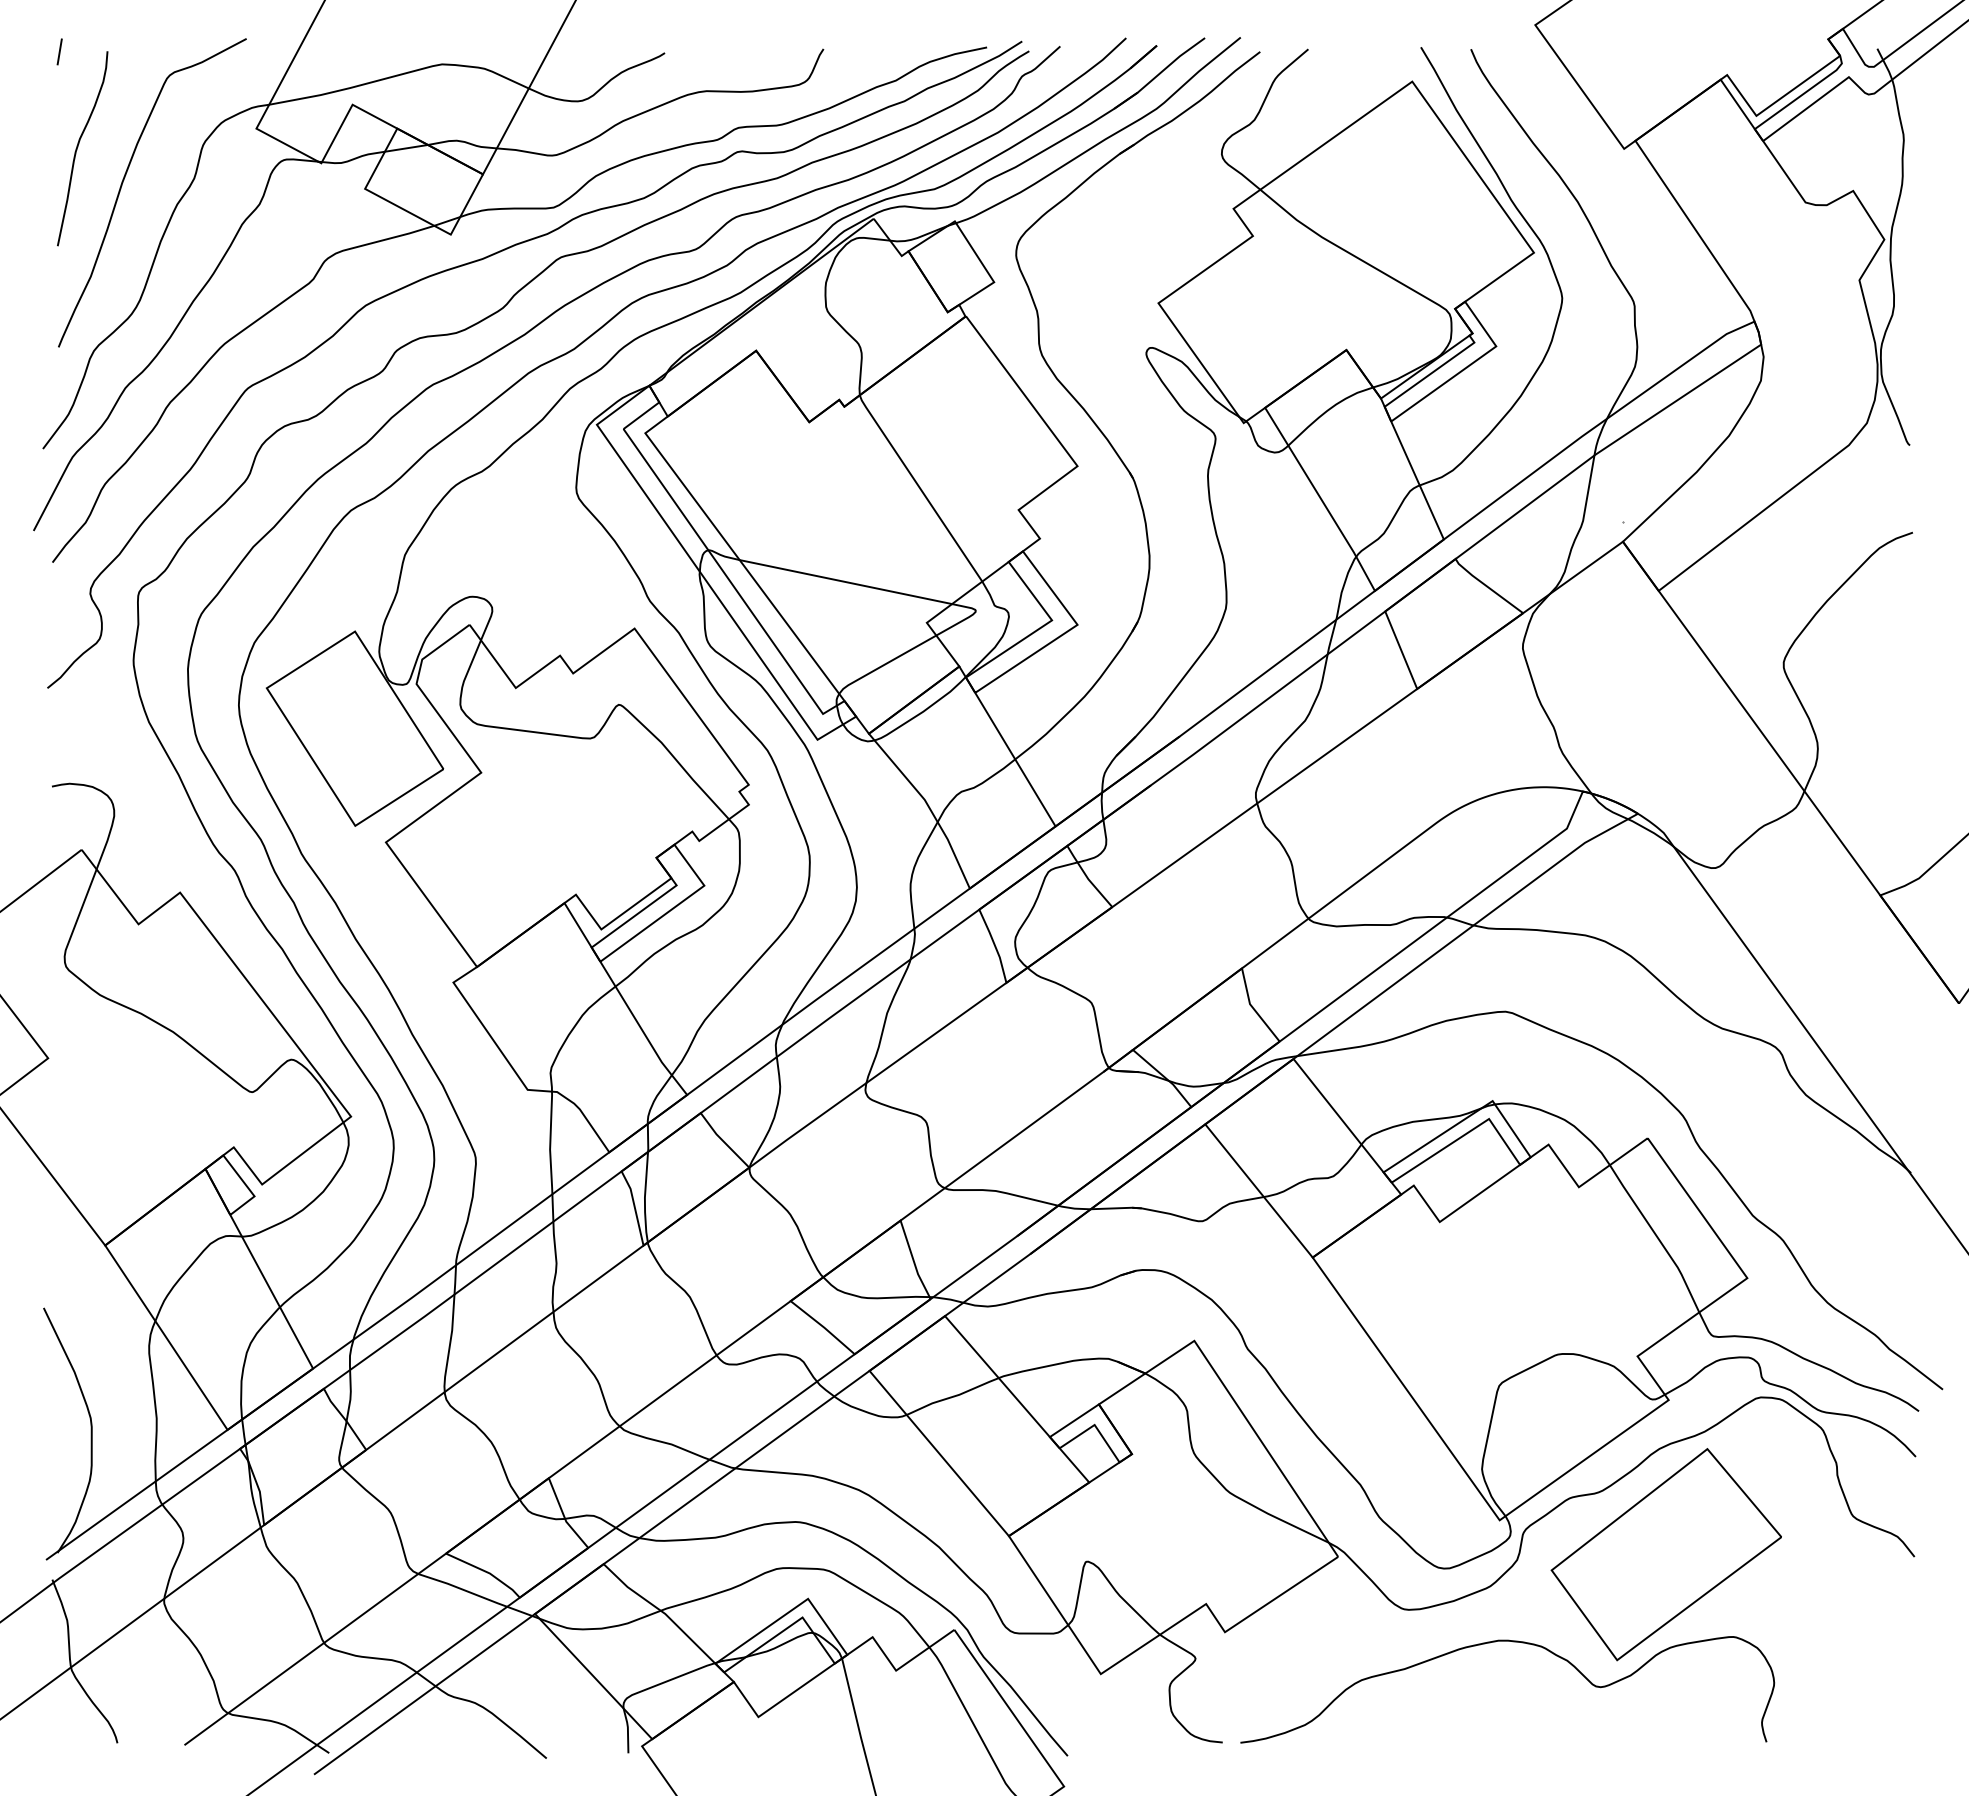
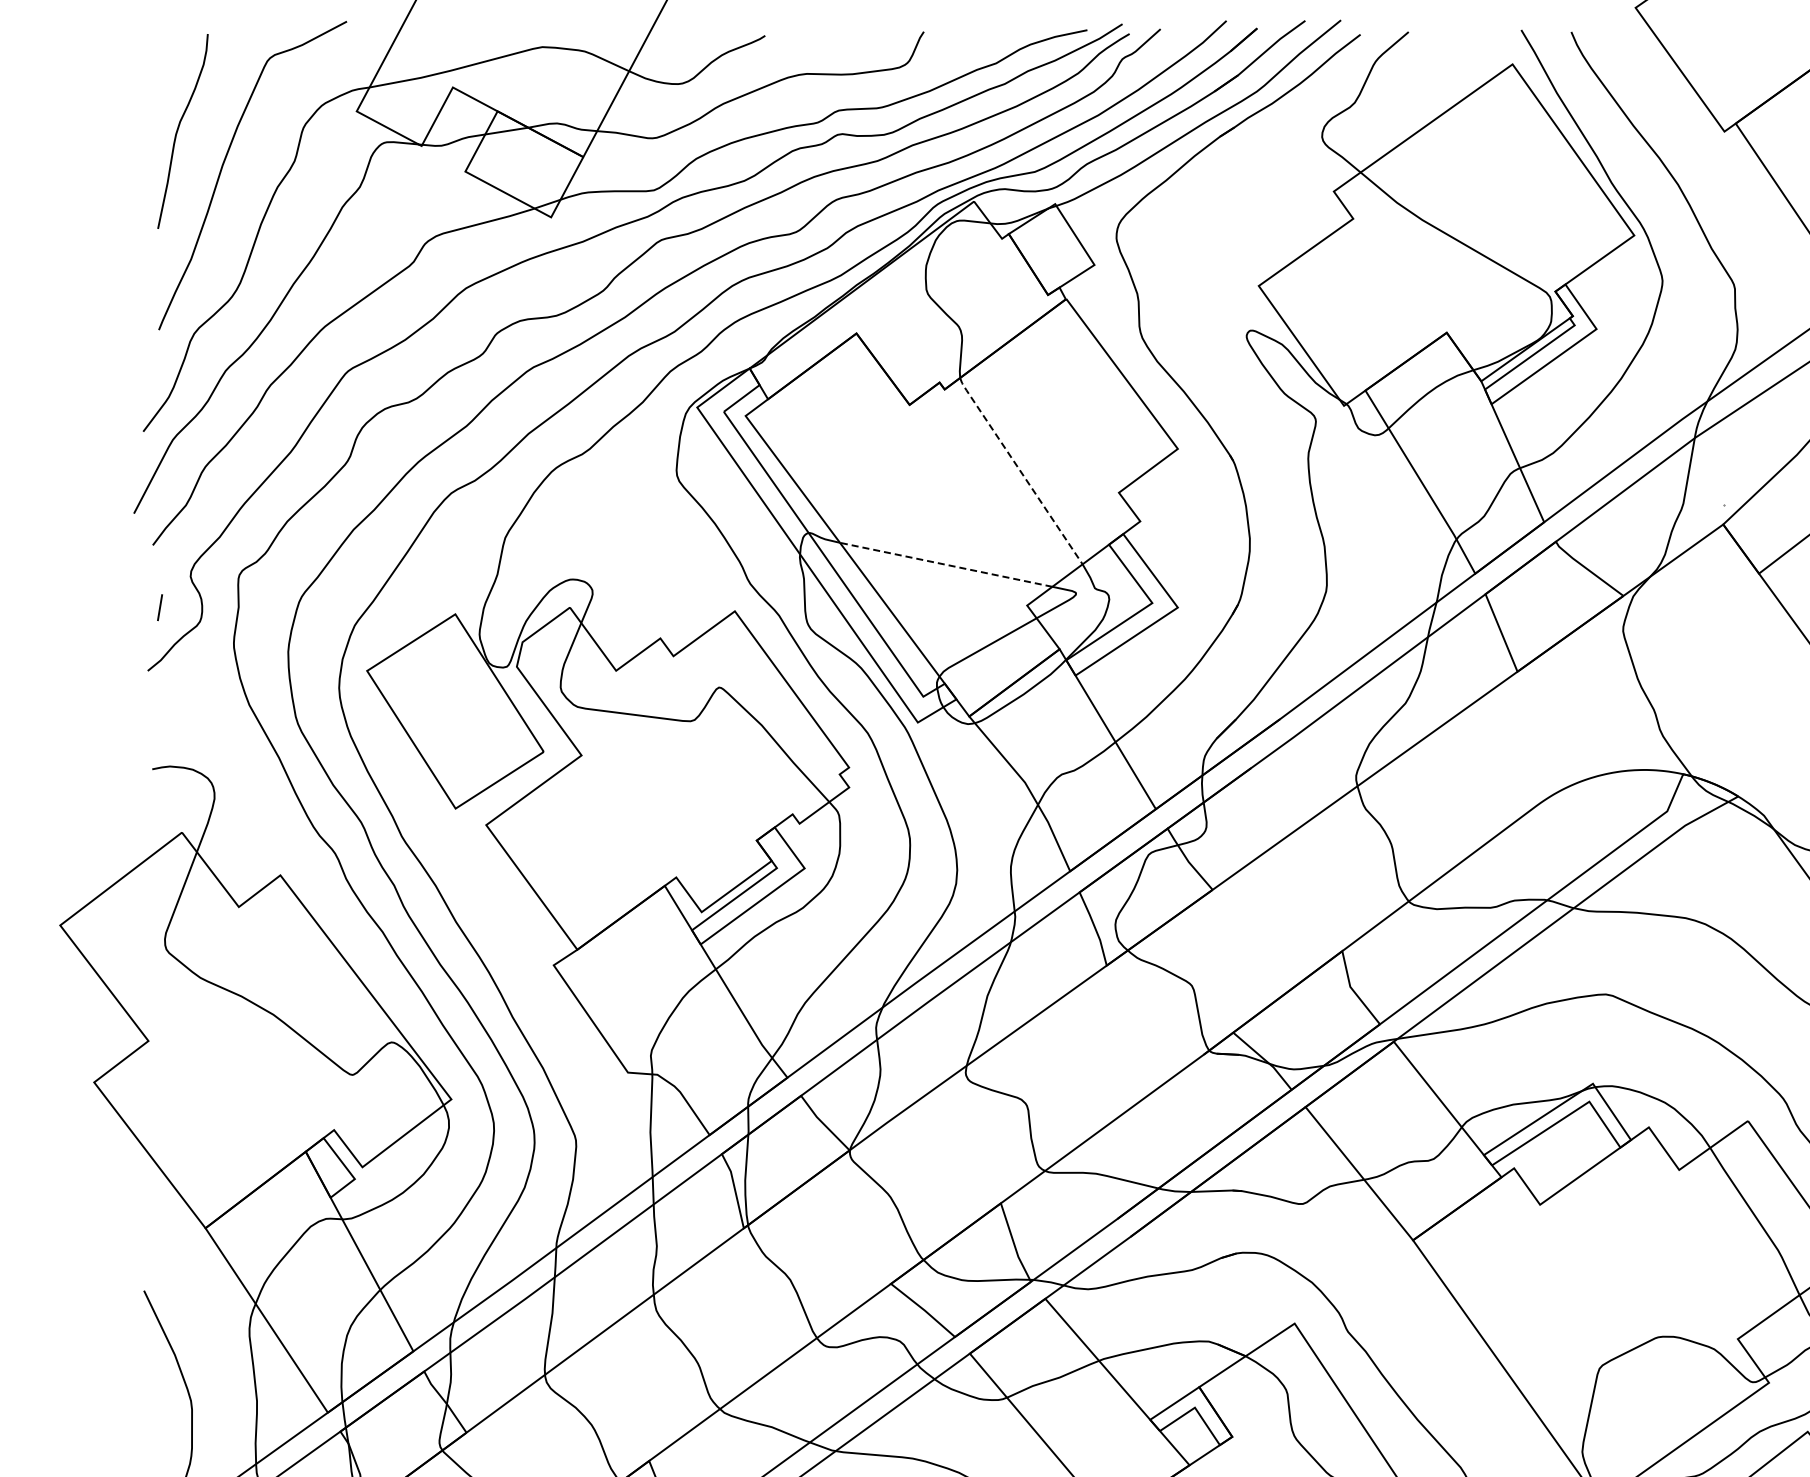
line: (59, 51) -> (159, 607), moved
line: (919, 487) -> (1019, 470), solid -> dashed
line: (845, 581) -> (945, 564), solid -> dashed

